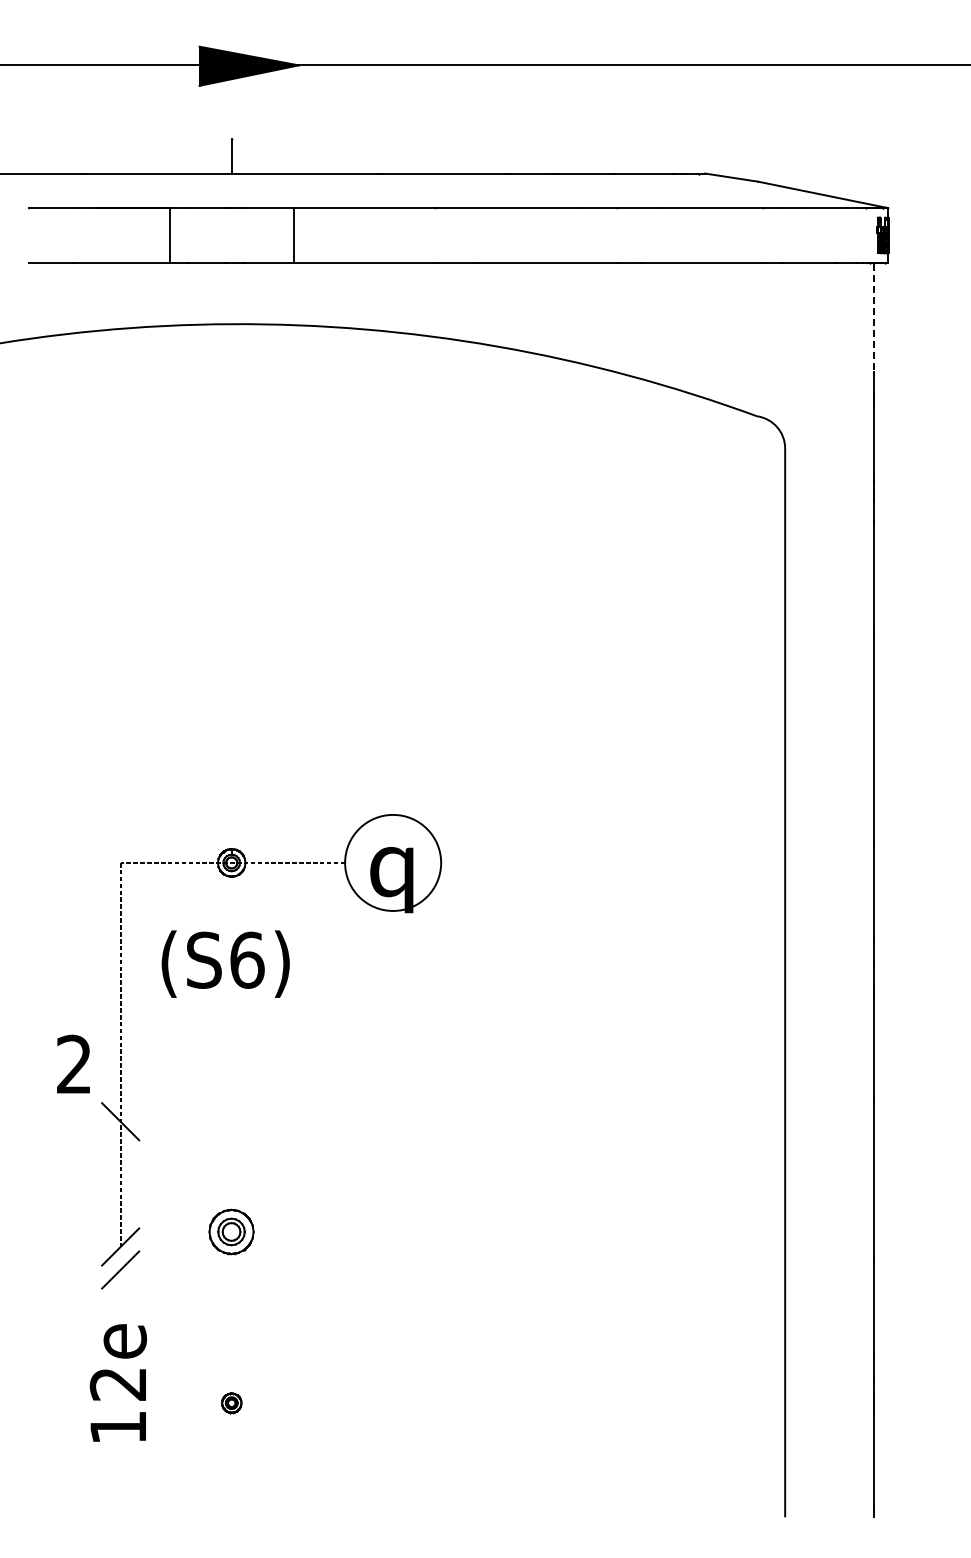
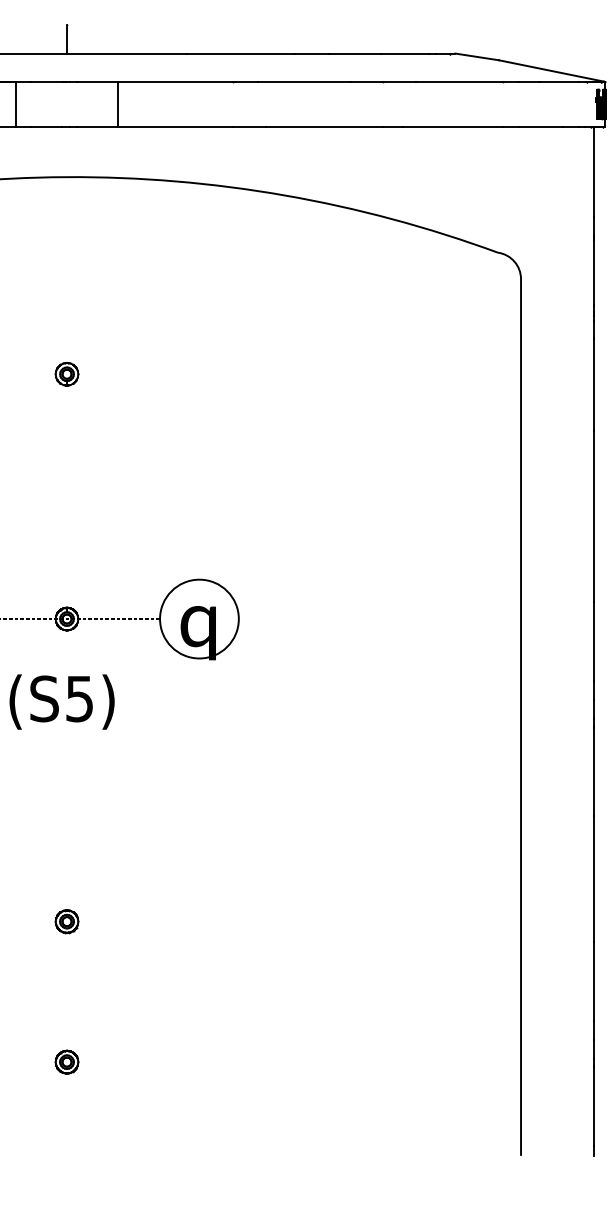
line: (874, 318) -> (594, 172), dashed -> solid
part: (231, 564) -> (66, 374), added
text: (247, 959) -> (79, 698), (S6) -> (S5)
part: (231, 1231) -> (66, 921), size x0.62
part: (231, 1403) -> (66, 1062), size x1.43

